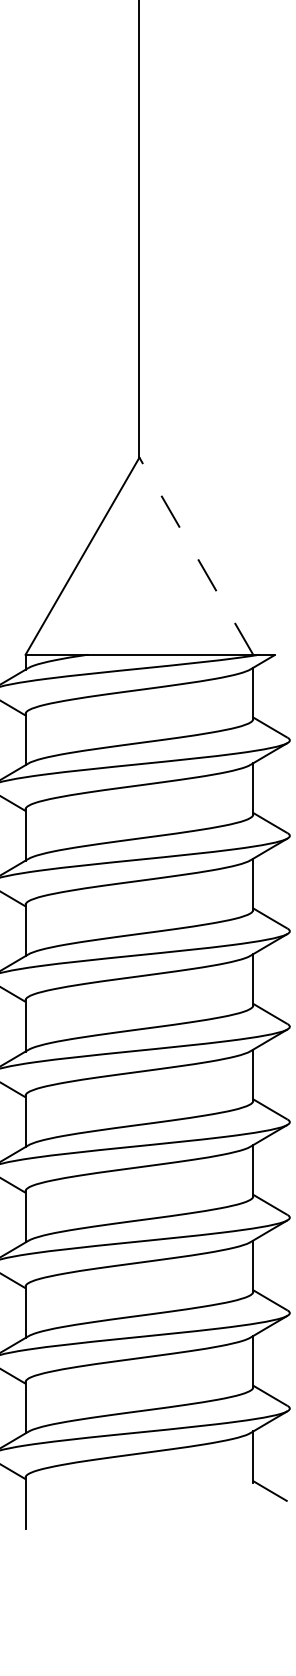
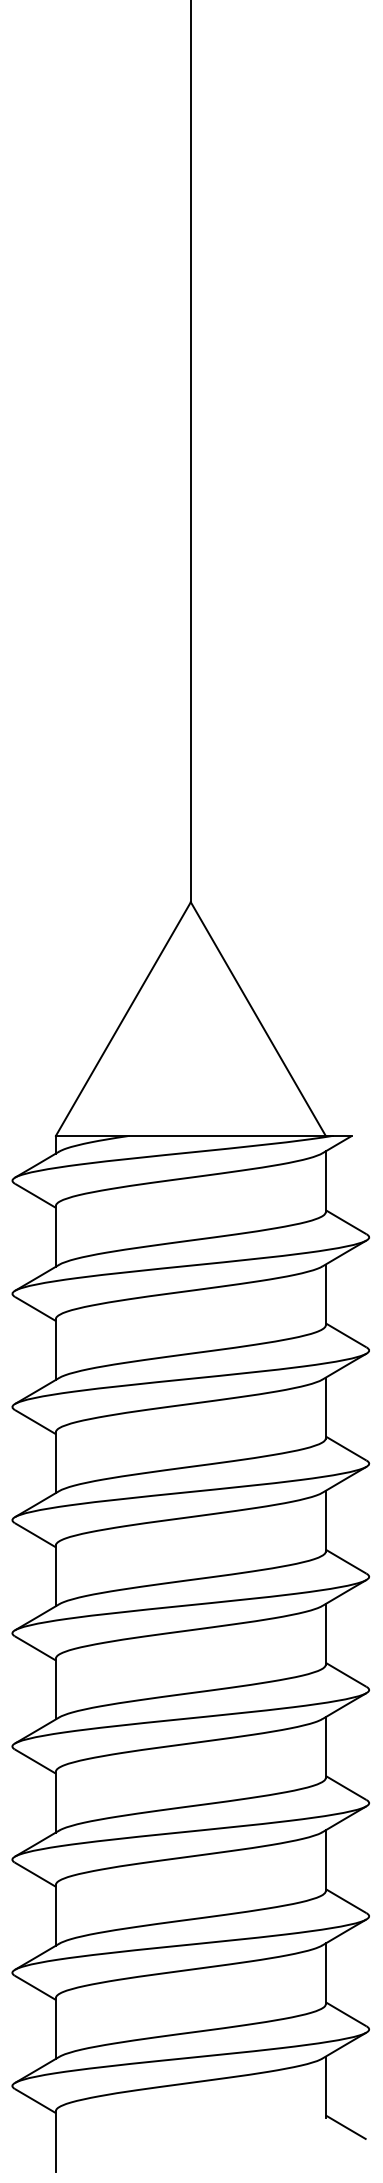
line: (196, 556) -> (258, 1019), dashed -> solid

